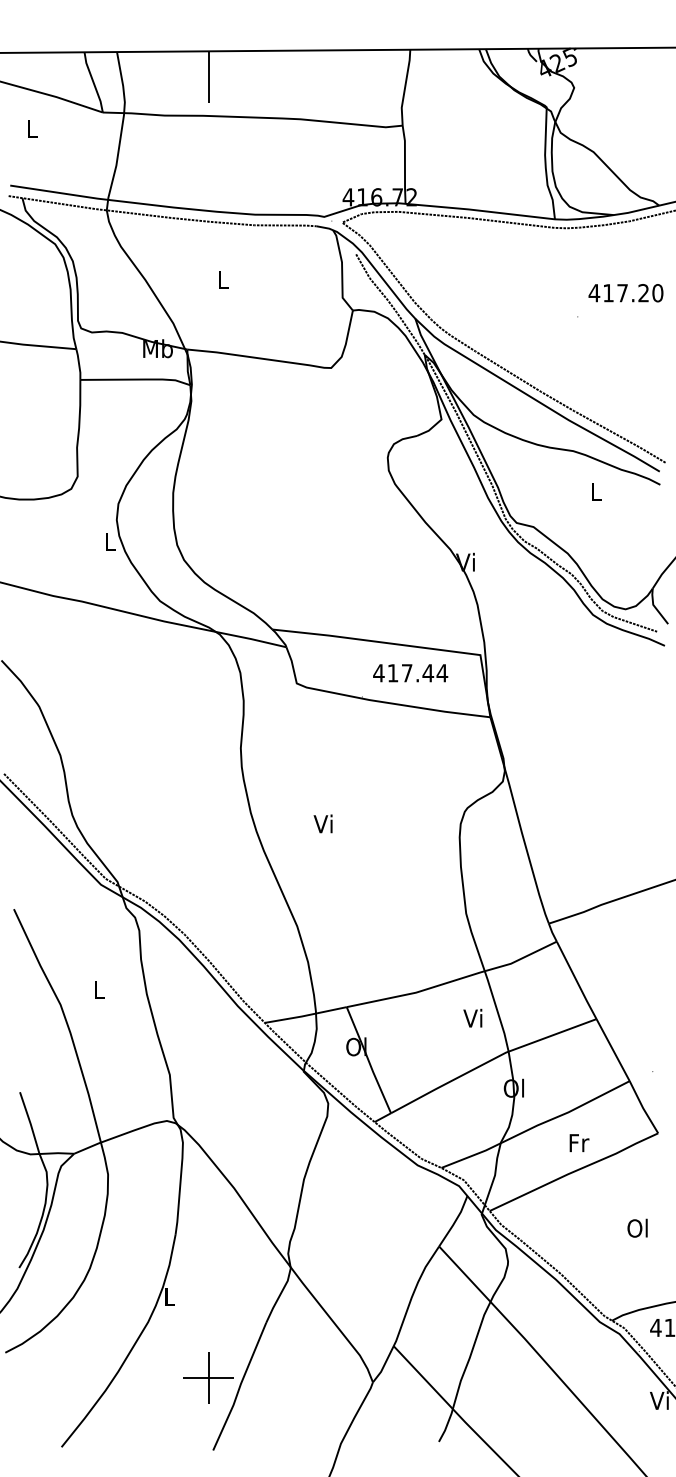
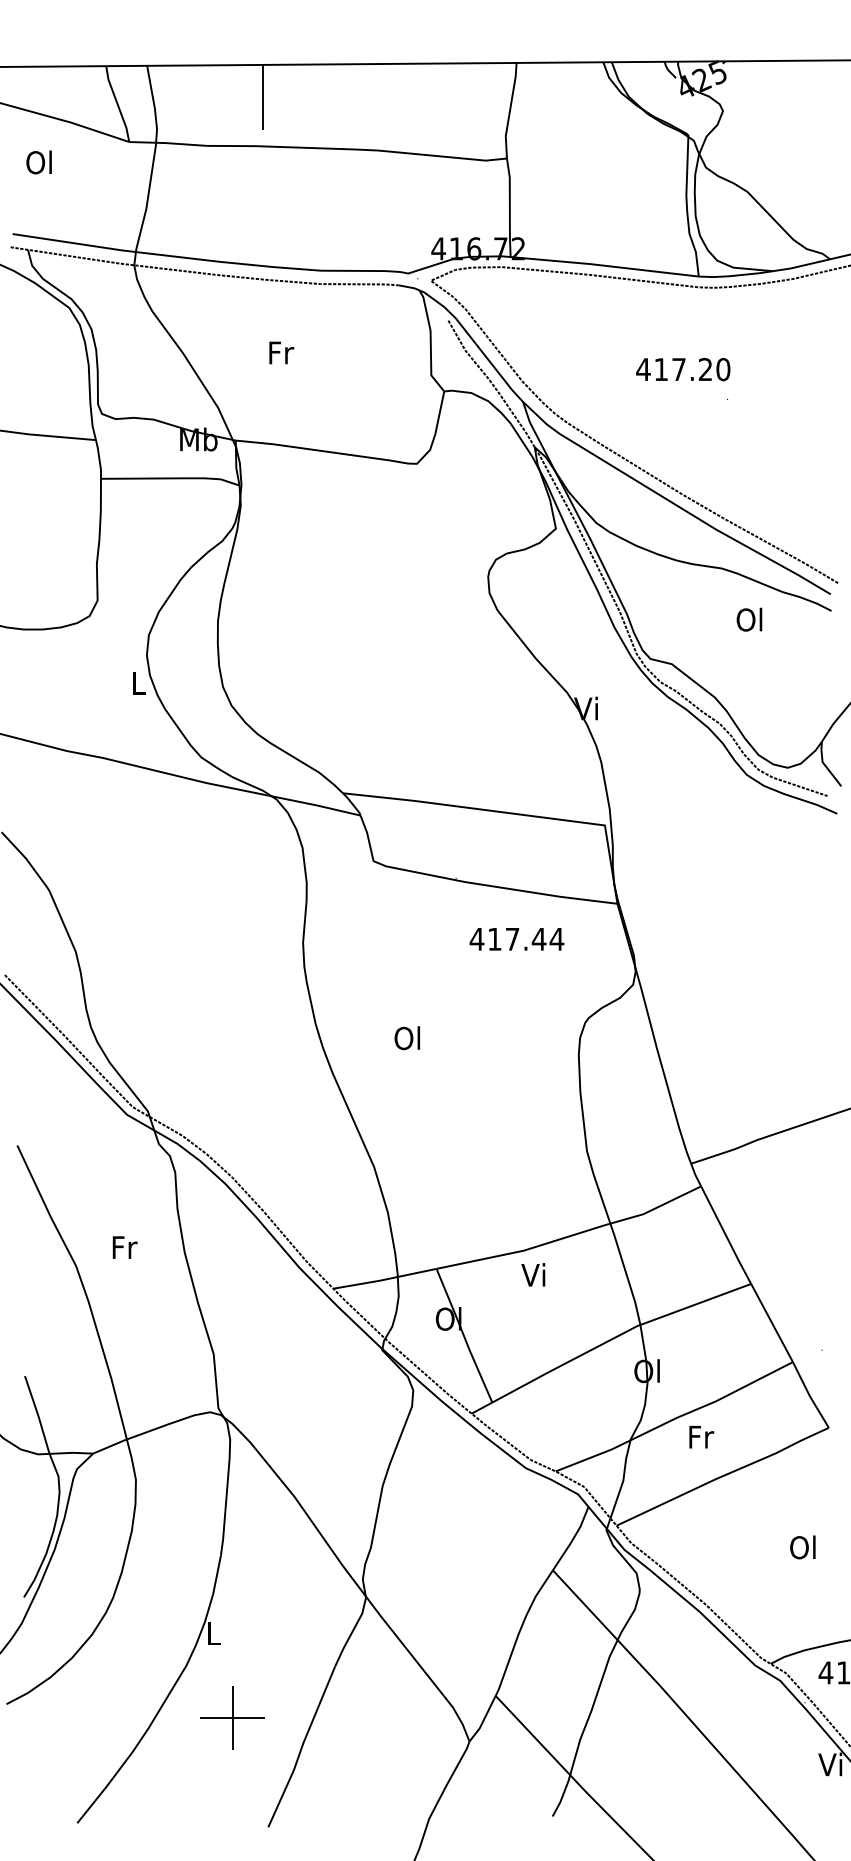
text: (30, 128) -> (38, 162), L -> Ol
text: (223, 279) -> (281, 352), L -> Fr
text: (626, 293) -> (683, 369), moved
text: (595, 491) -> (749, 619), L -> Ol
text: (410, 673) -> (516, 939), moved
text: (323, 824) -> (407, 1038), Vi -> Ol
text: (99, 990) -> (124, 1247), L -> Fr
text: (472, 1017) -> (533, 1274), moved
text: (579, 1143) -> (701, 1437), moved
part: (208, 1377) -> (232, 1717), moved

